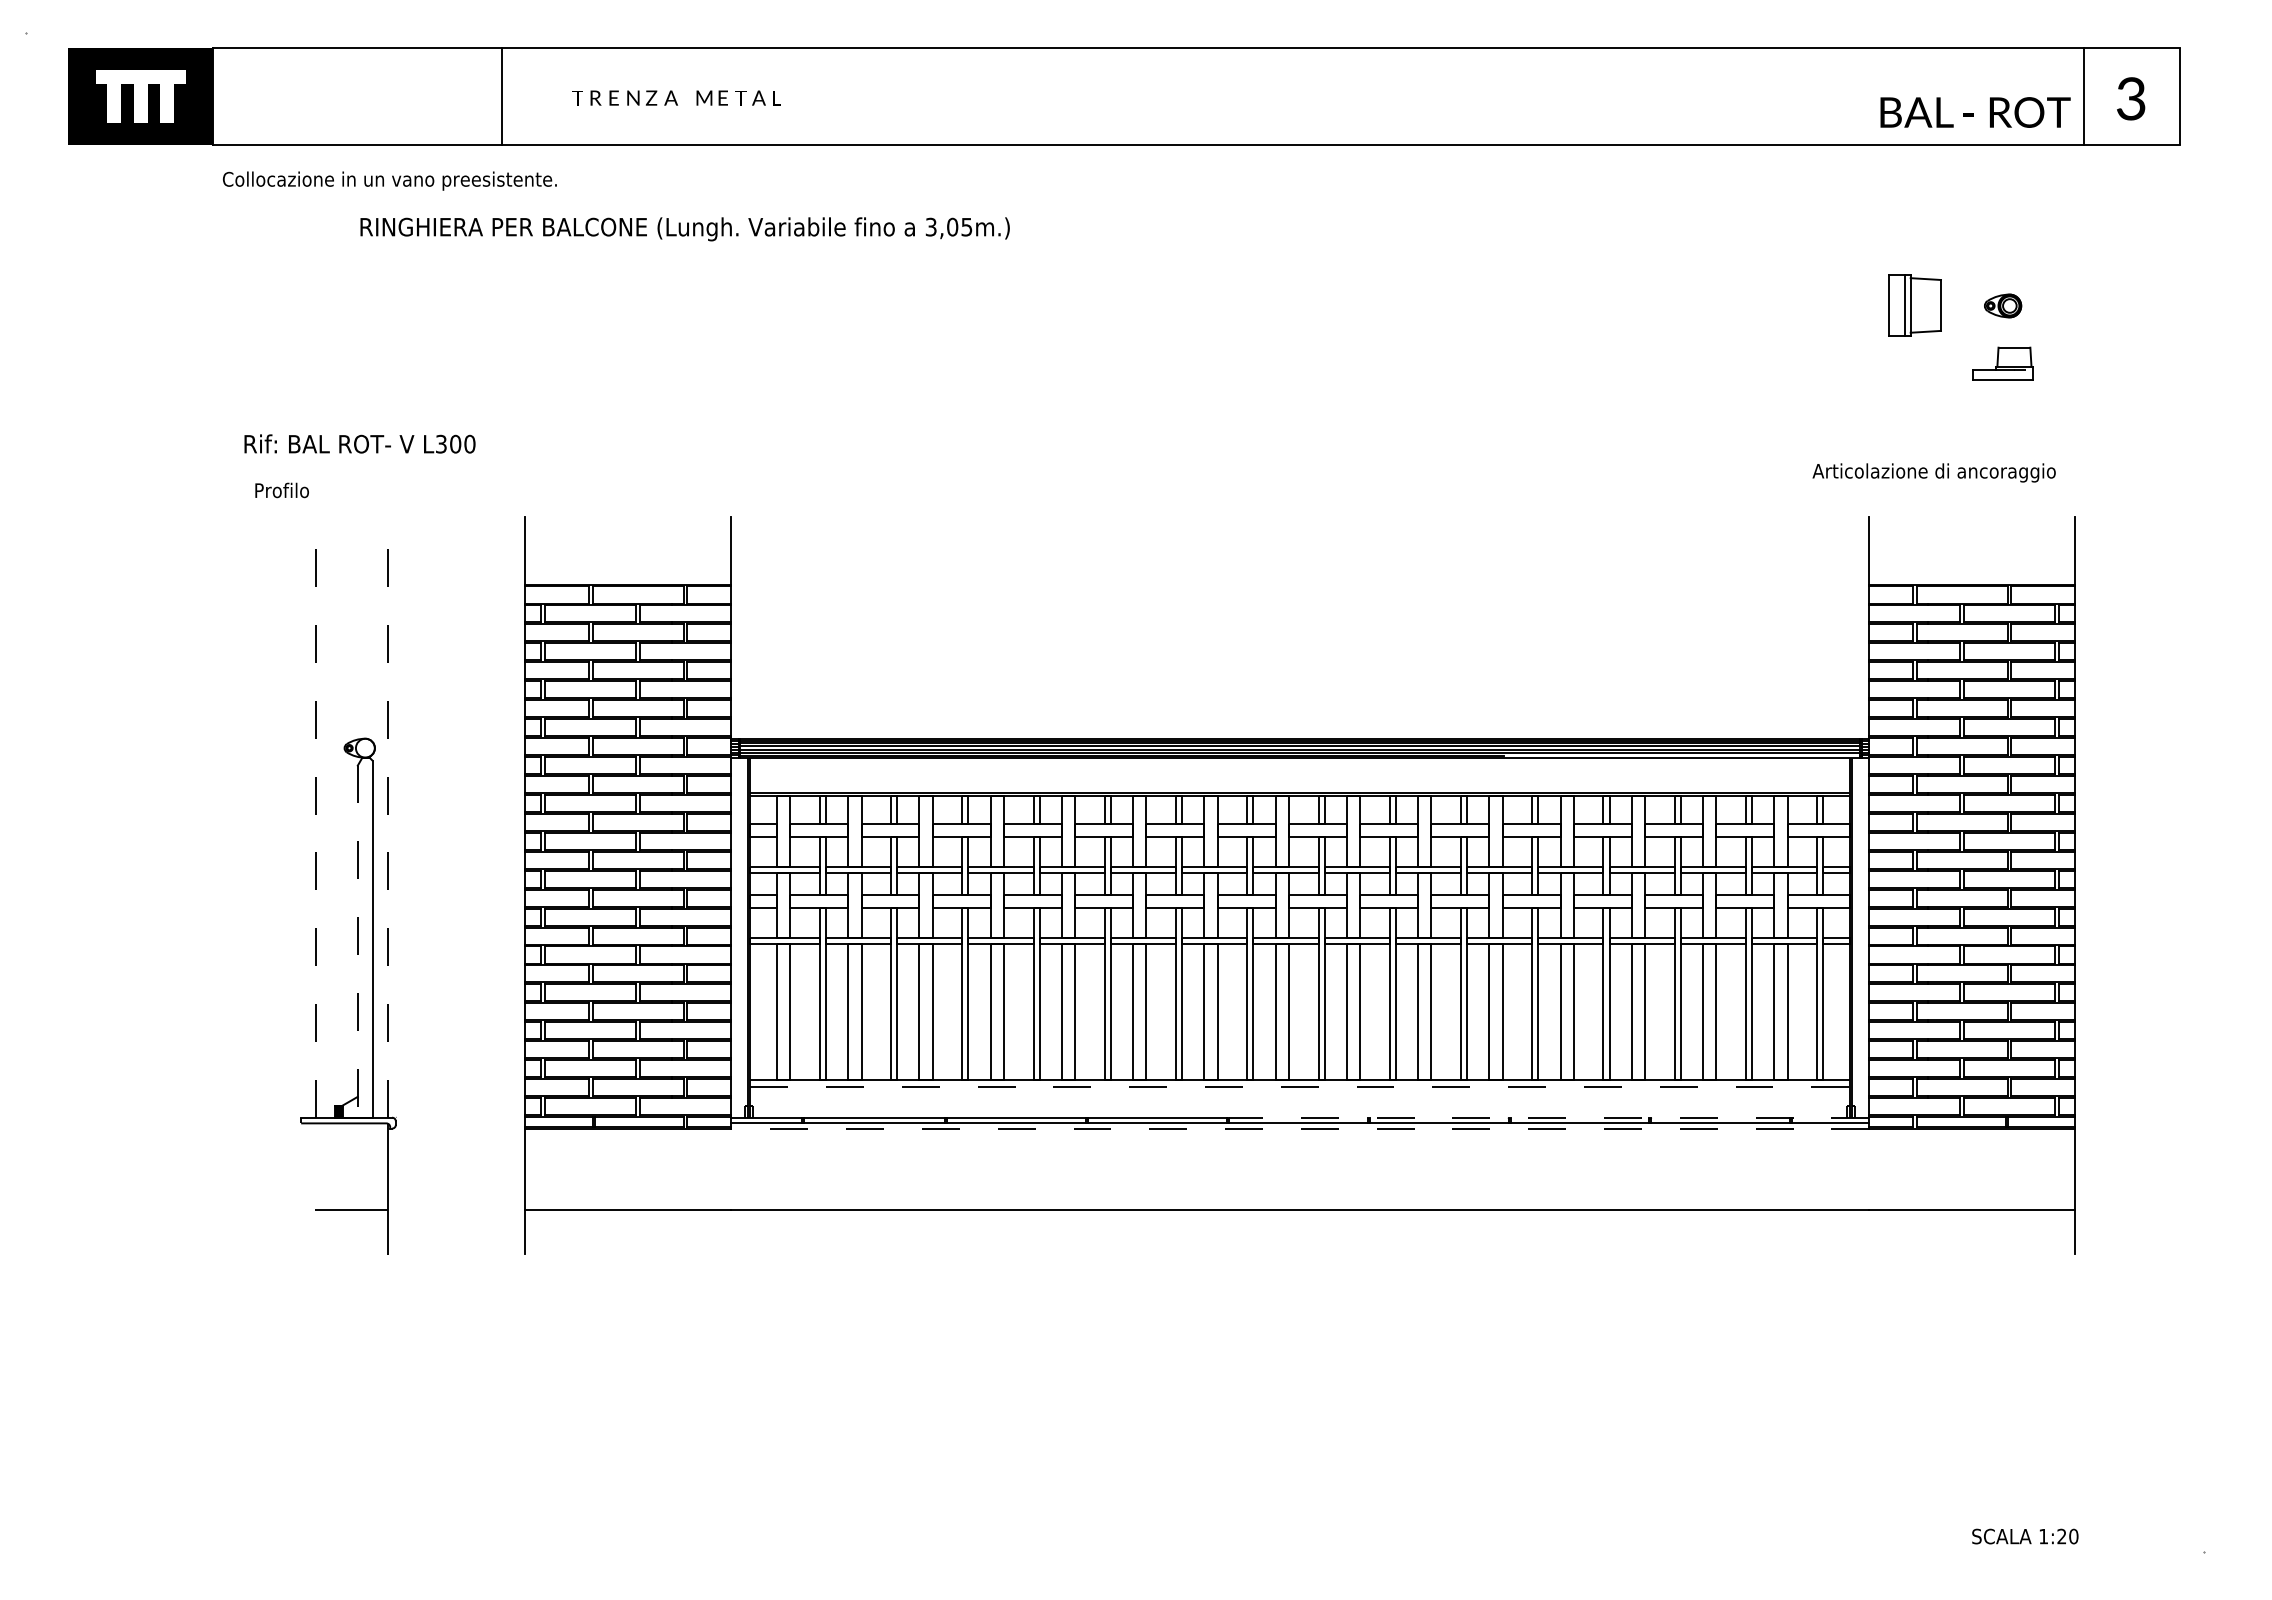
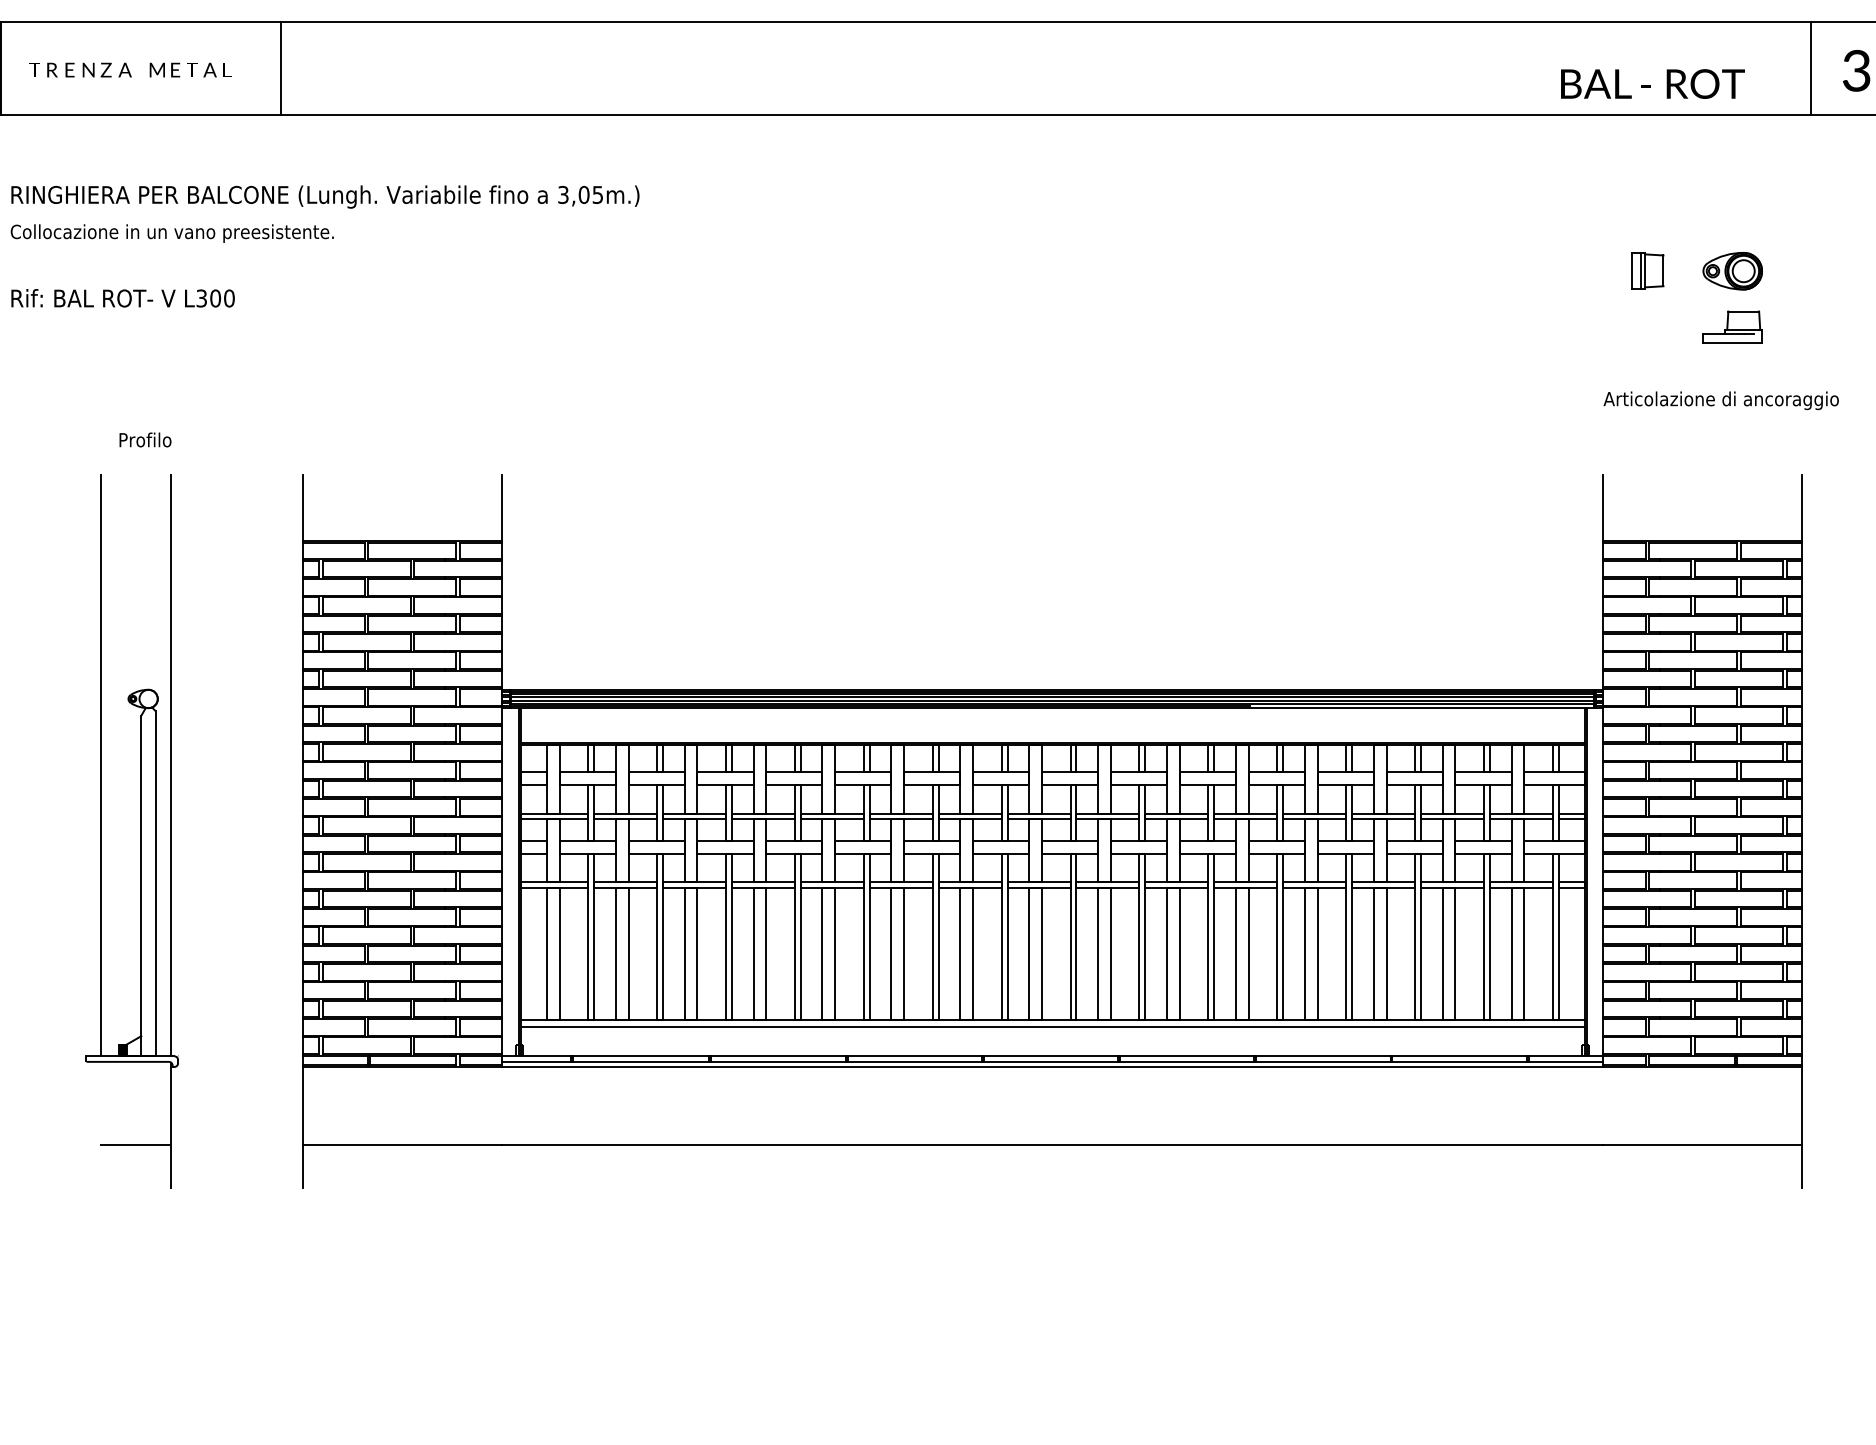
text: (676, 97) -> (130, 69), moved
text: (1975, 112) -> (1652, 84), moved
text: (389, 180) -> (171, 233), moved
text: (684, 229) -> (324, 197), moved
part: (1915, 305) -> (1648, 270), size x0.62
part: (2002, 305) -> (1732, 270), size x1.67
text: (359, 443) -> (122, 297), moved
text: (1933, 472) -> (1720, 400), moved
text: (281, 490) -> (144, 440), moved
line: (315, 816) -> (100, 765), dashed -> solid
line: (388, 816) -> (170, 765), dashed -> solid
line: (357, 942) -> (140, 886), dashed -> solid
line: (1300, 1087) -> (1053, 1027), dashed -> solid
line: (1548, 1117) -> (1293, 1056), dashed -> solid
line: (1299, 1128) -> (1052, 1066), dashed -> solid

